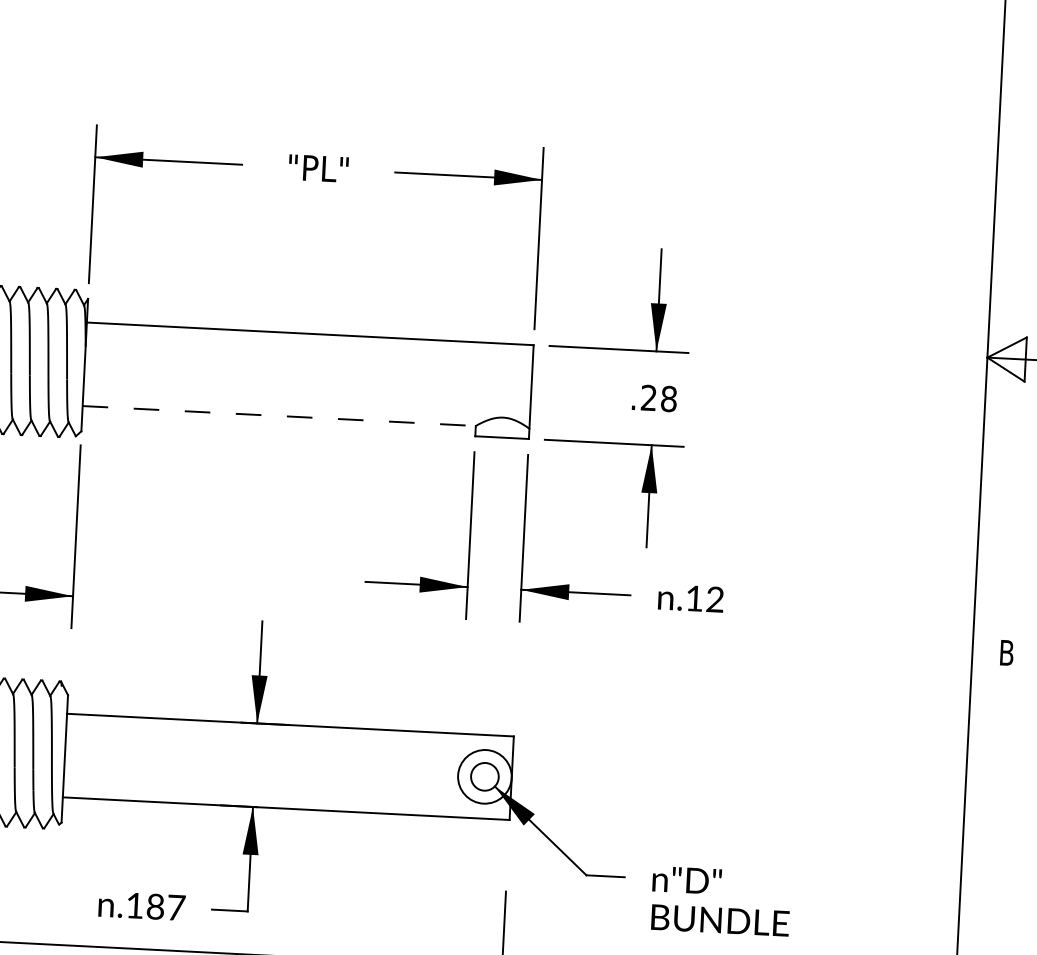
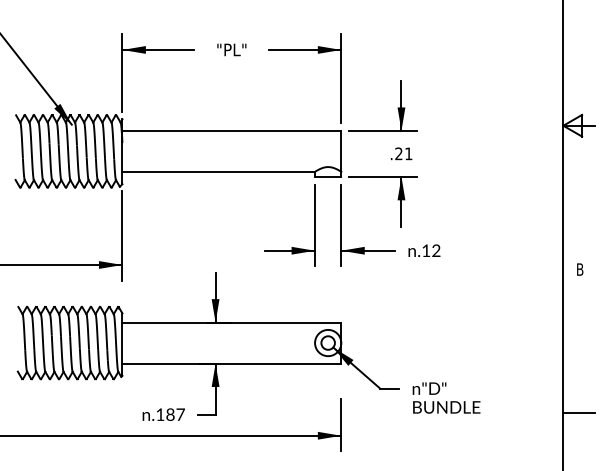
text: (668, 398) -> (408, 153), .28 -> .21
line: (280, 415) -> (219, 171), dashed -> solid
line: (988, 946) -> (578, 413), added

